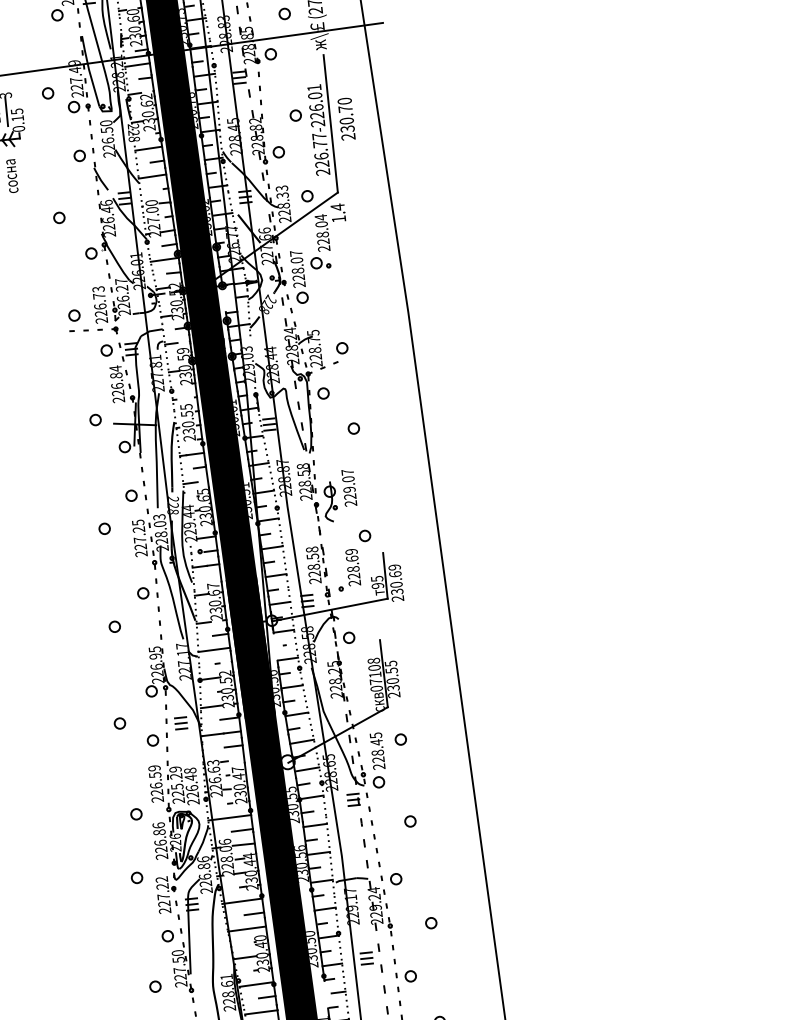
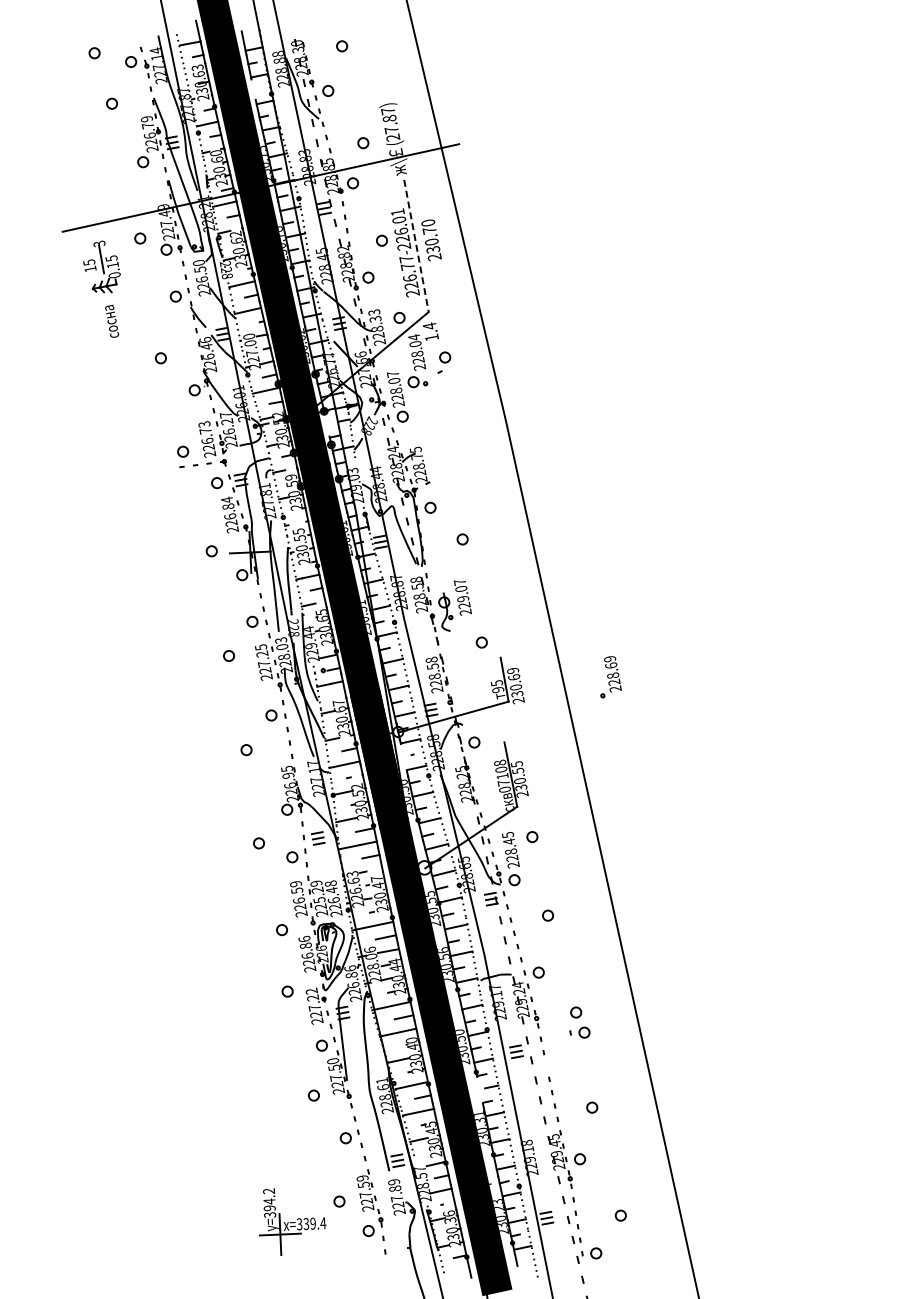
line: (330, 124) -> (416, 246), solid -> dashed
part: (341, 353) -> (444, 362), moved
part: (350, 570) -> (610, 677), moved
part: (405, 975) -> (579, 1032), moved

